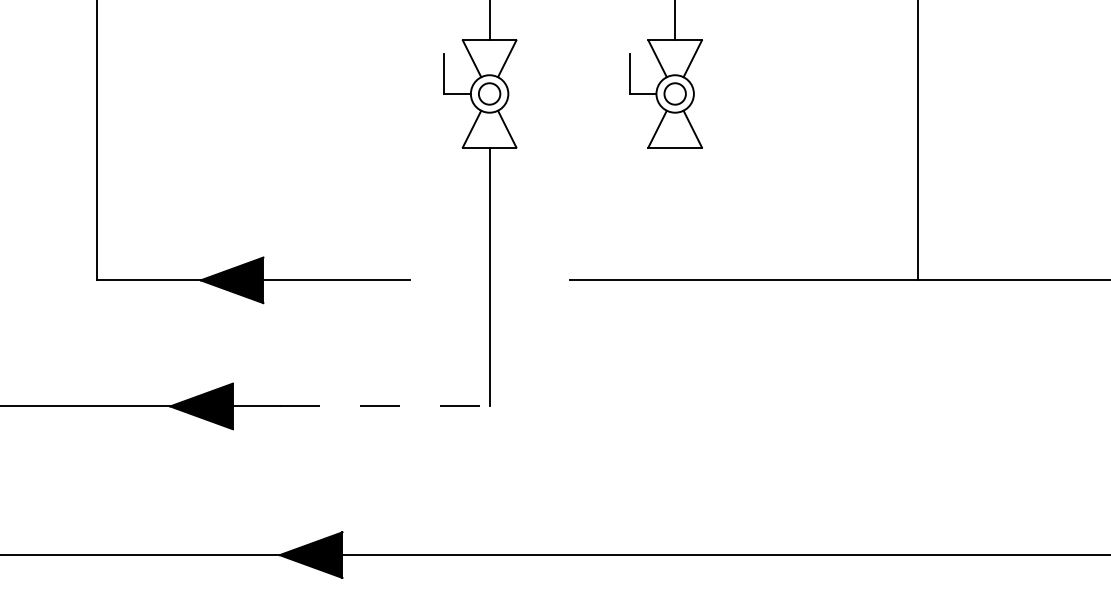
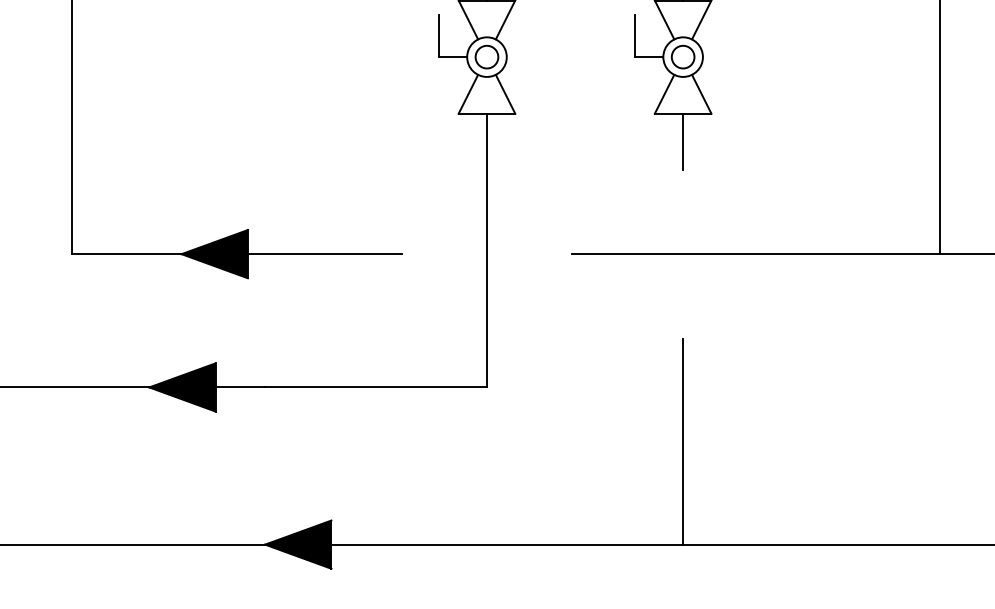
line: (675, 173) -> (683, 141), added
line: (384, 406) -> (375, 387), dashed -> solid
line: (675, 457) -> (683, 441), added

